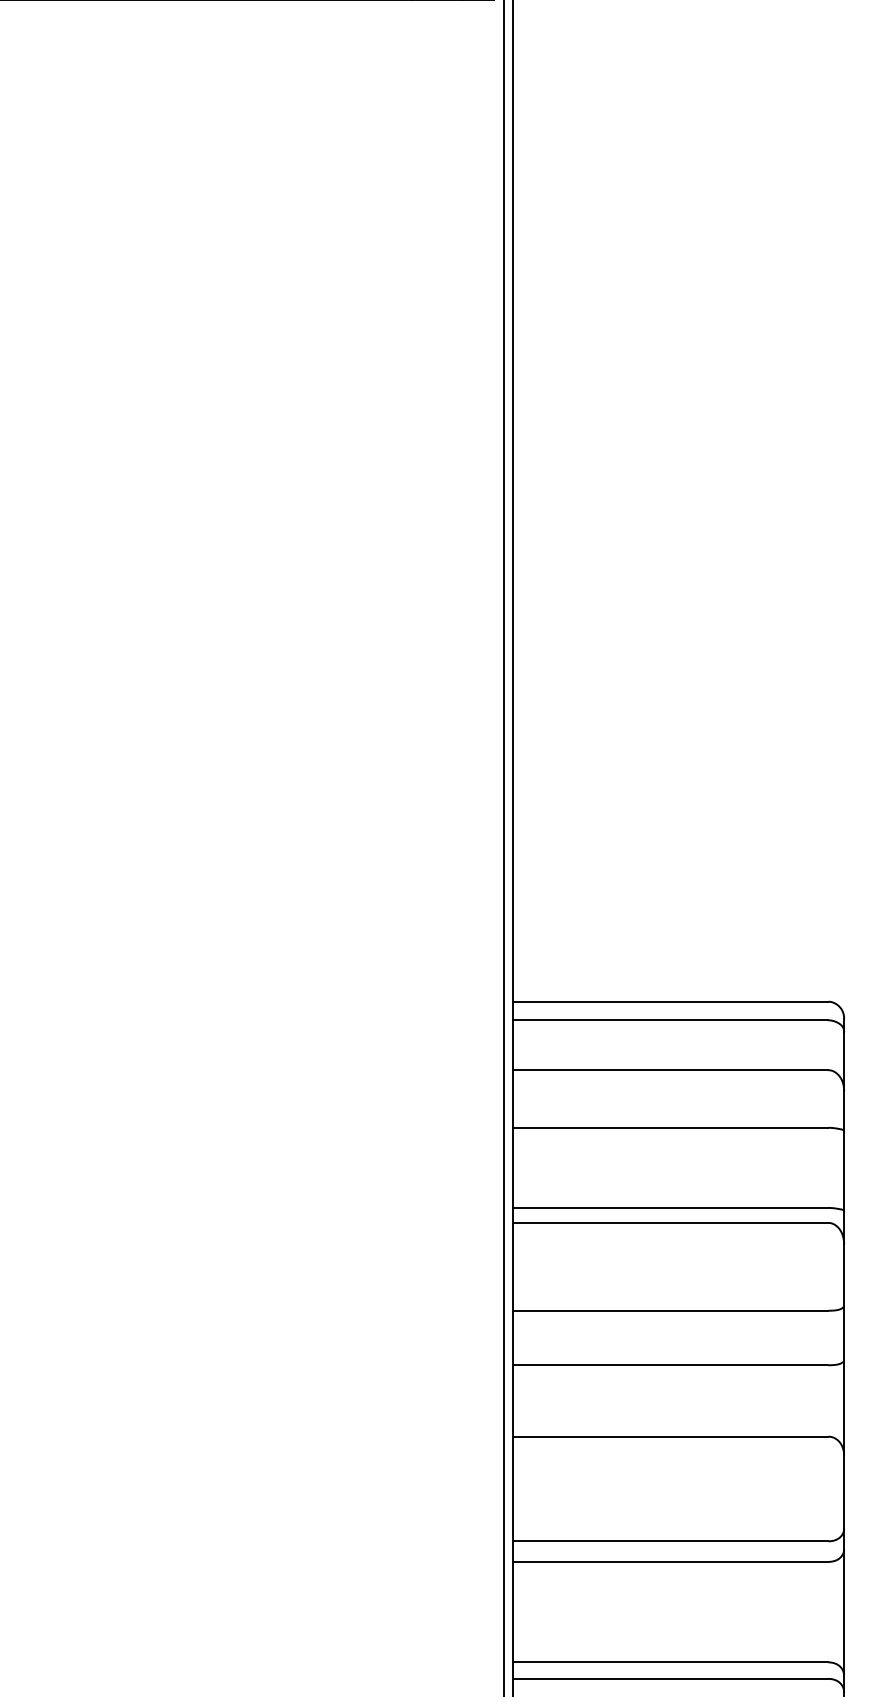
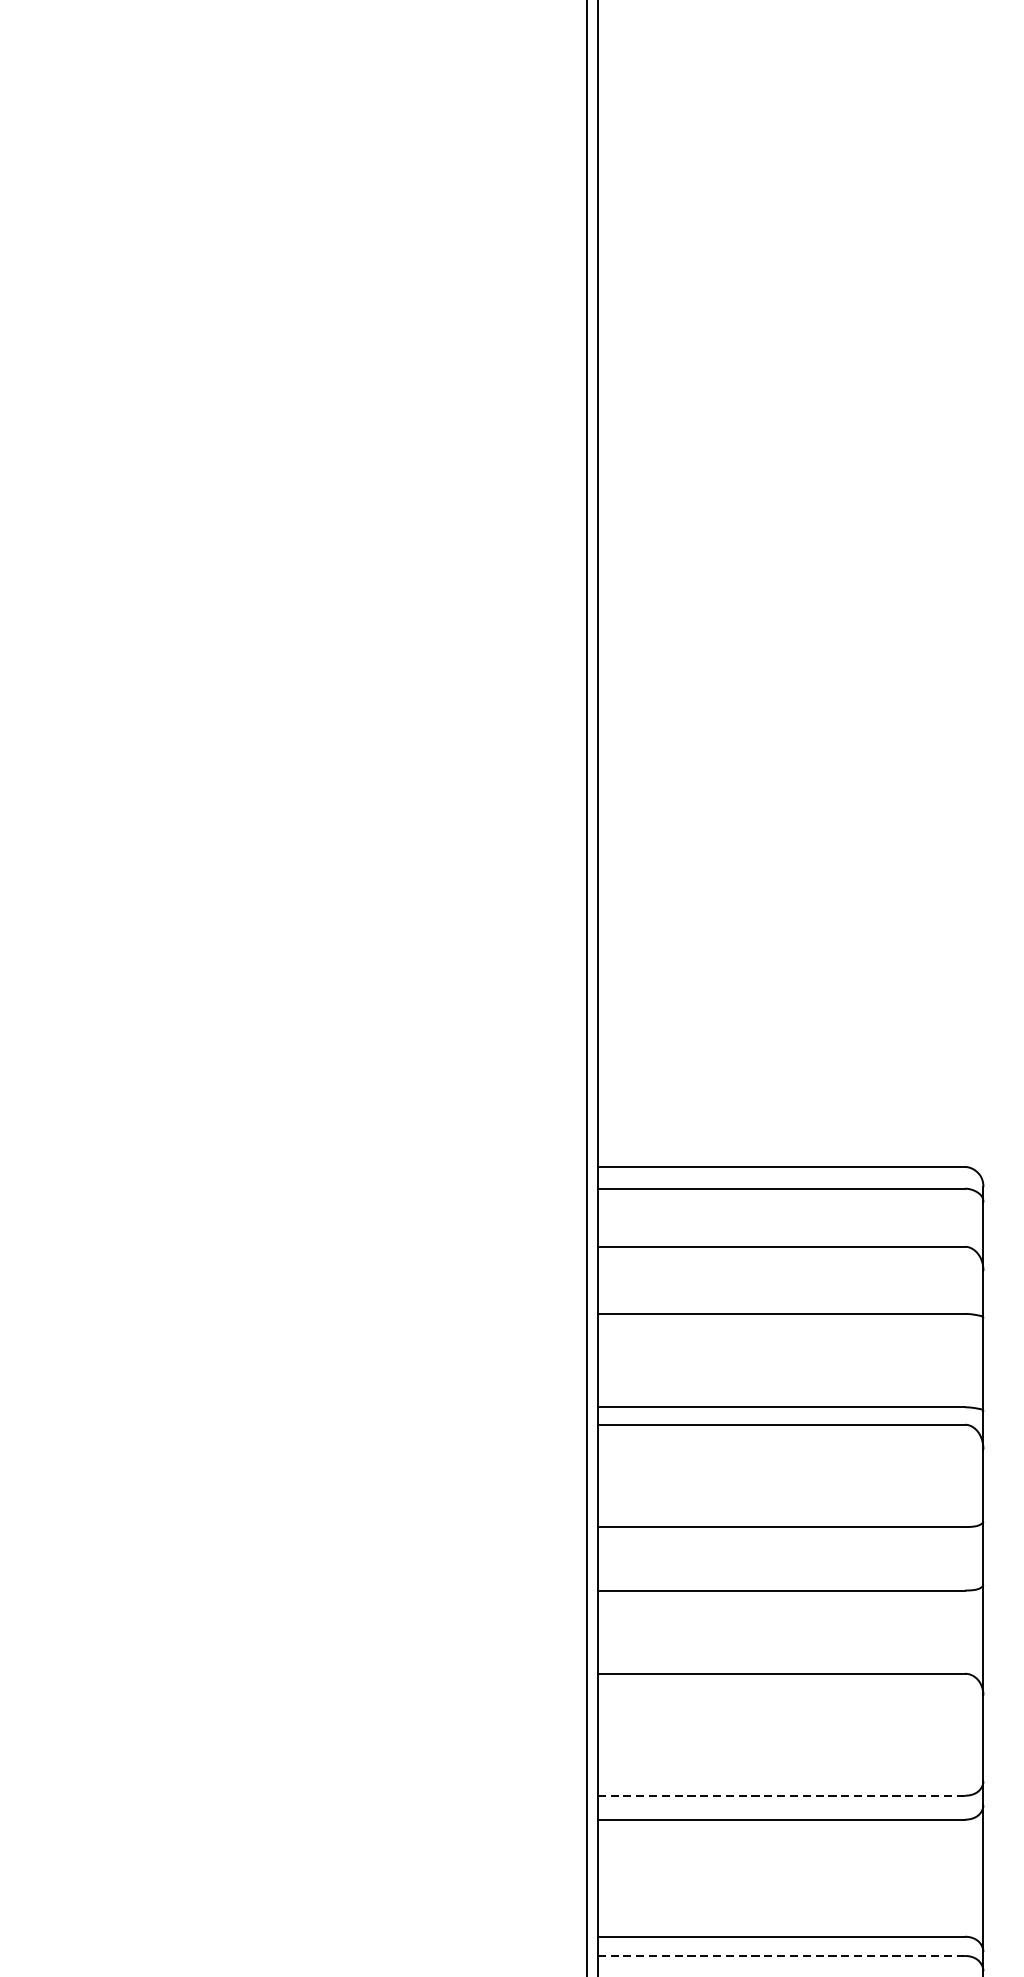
line: (670, 1541) -> (781, 1795), solid -> dashed
line: (670, 1678) -> (781, 1955), solid -> dashed

